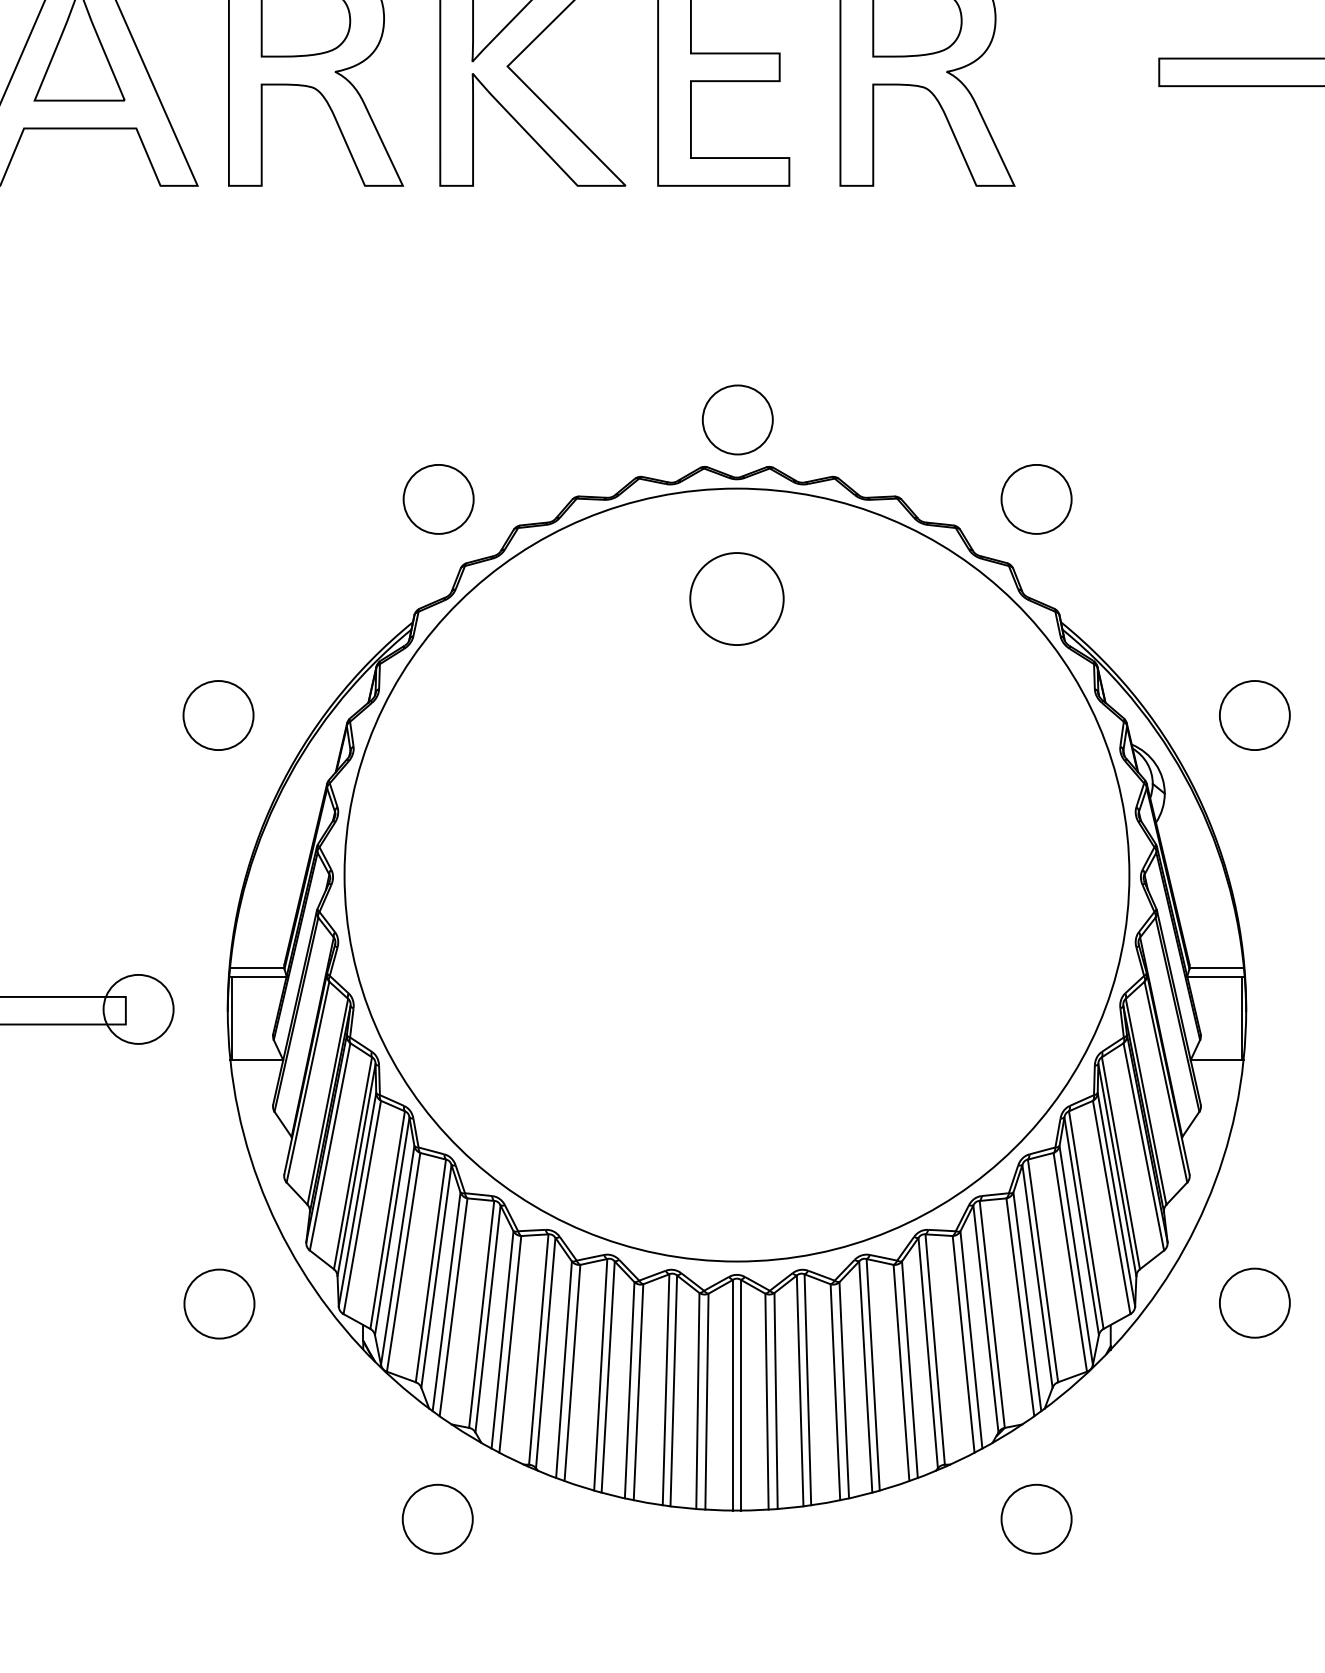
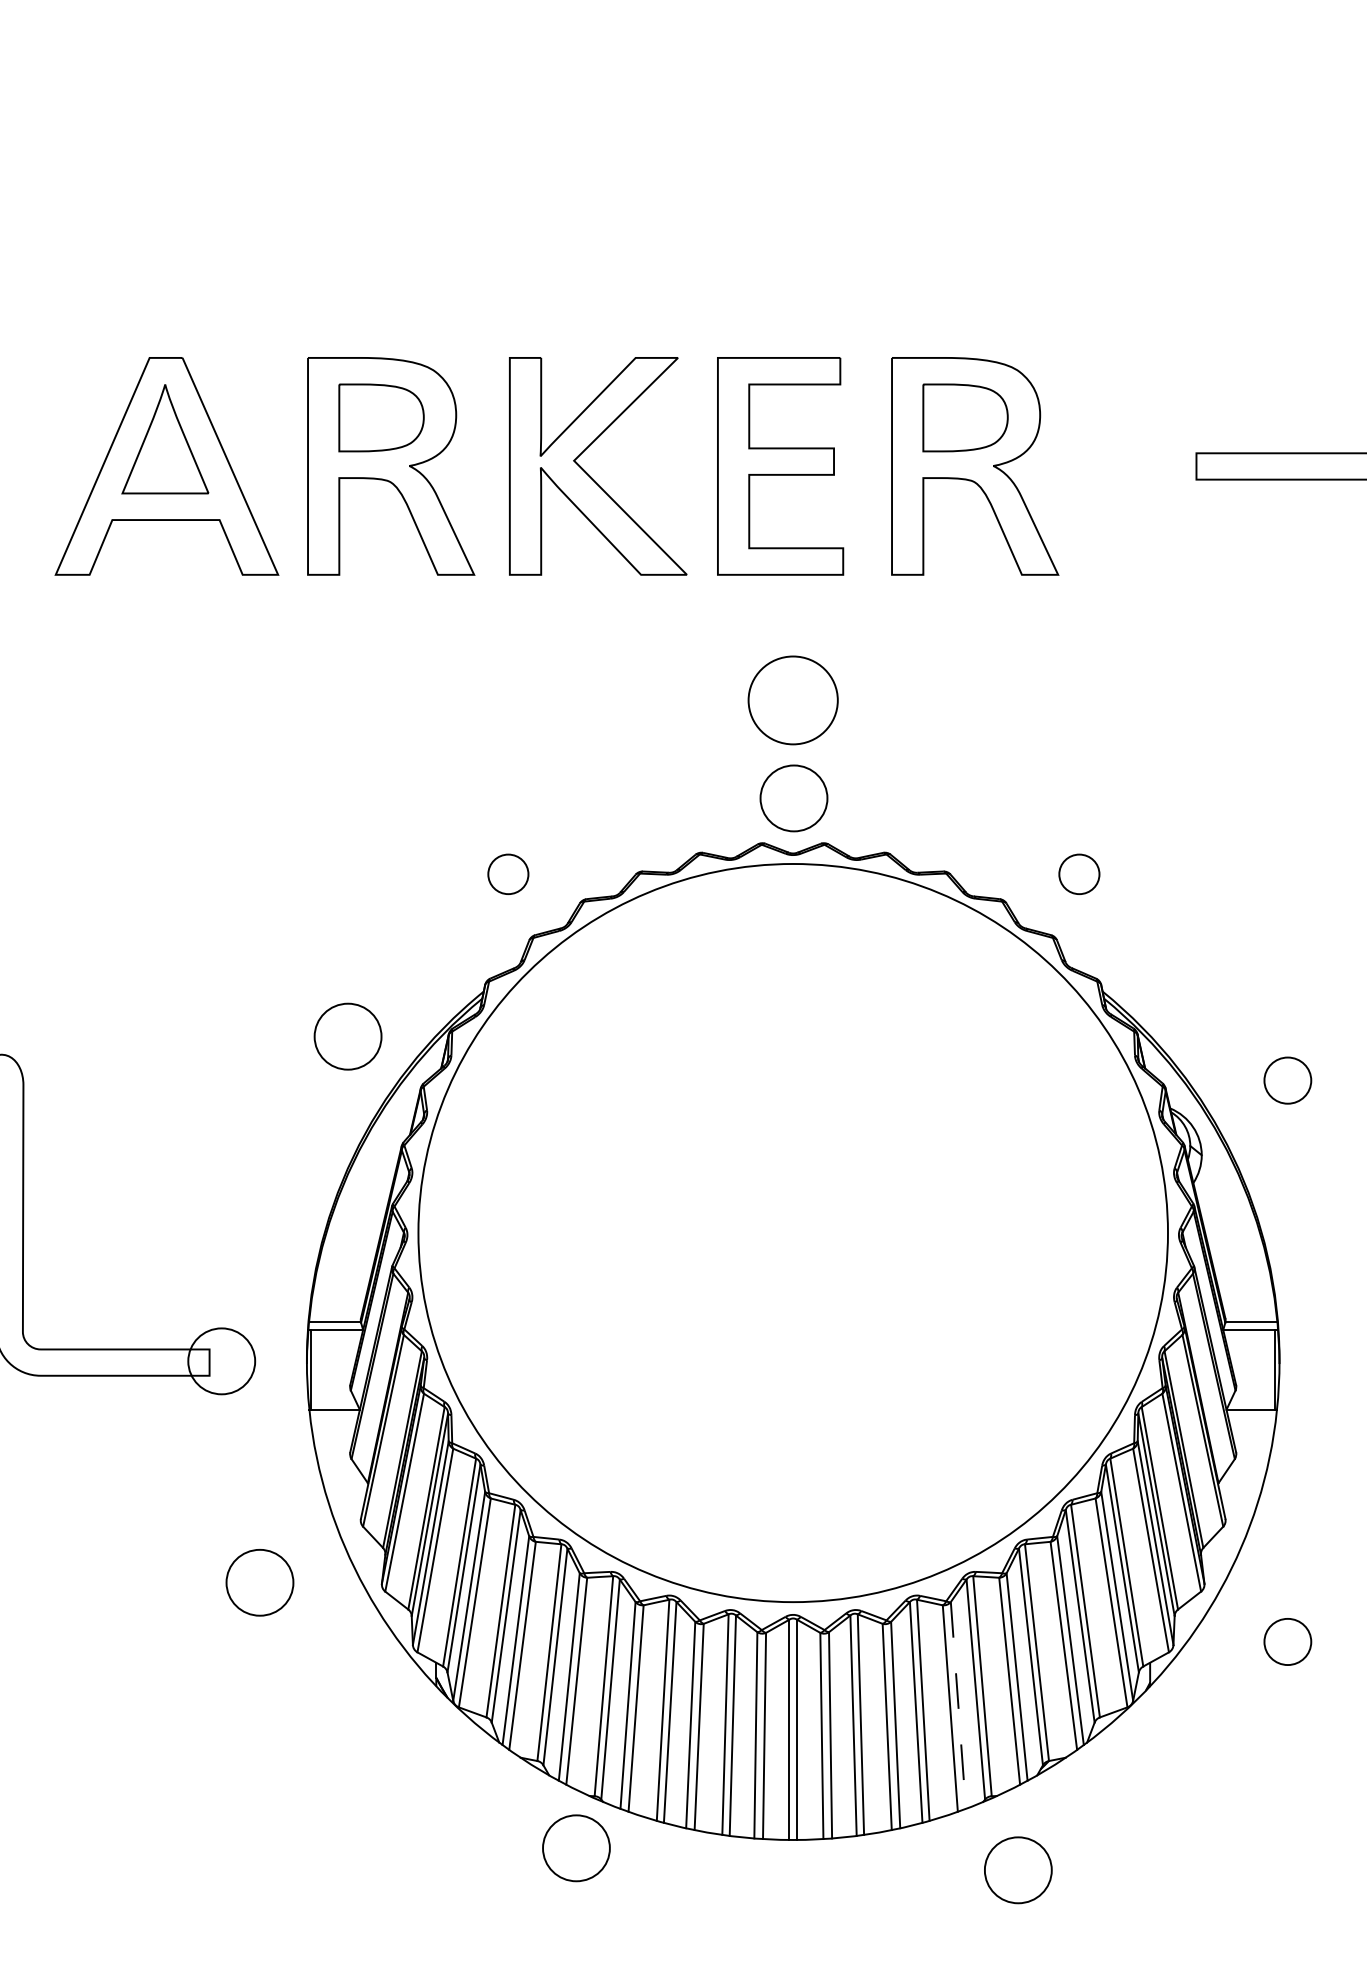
part: (438, 499) -> (508, 874), size x0.6
part: (1036, 499) -> (1079, 874), size x0.6
part: (736, 599) -> (792, 700), moved
part: (217, 715) -> (347, 1036), moved
part: (1254, 715) -> (1287, 1080), size x0.7
part: (1254, 1302) -> (1287, 1641), size x0.7
part: (218, 1303) -> (259, 1582), moved
line: (910, 1369) -> (958, 1705), solid -> dashed
part: (437, 1519) -> (576, 1848), moved
part: (1036, 1519) -> (1018, 1870), moved

